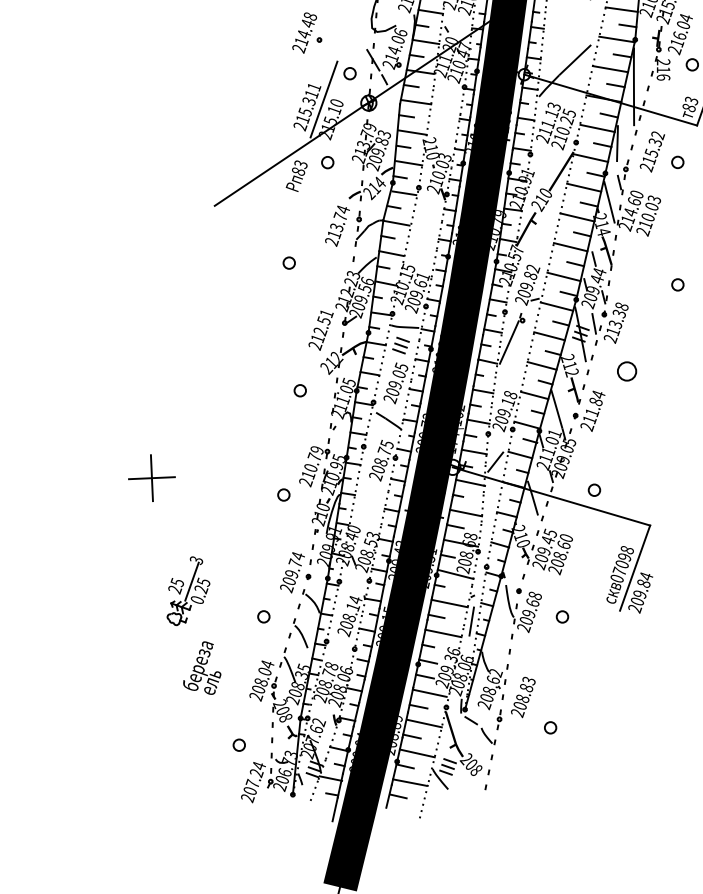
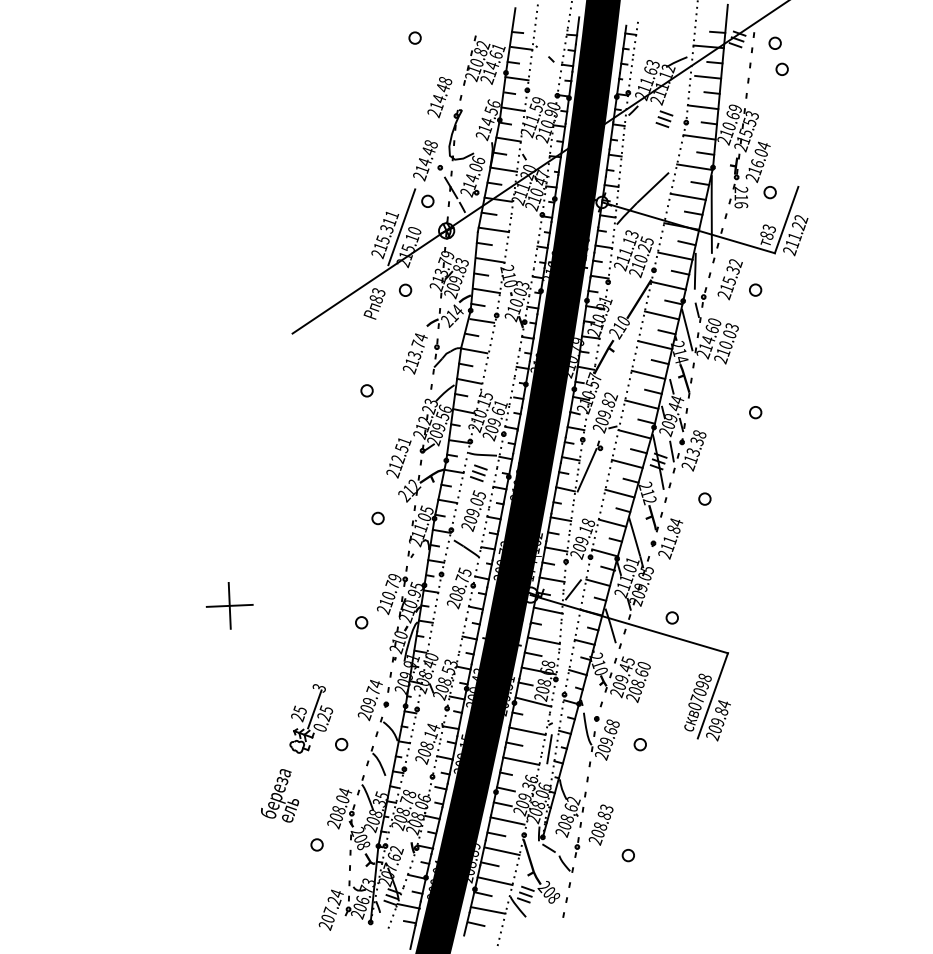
part: (306, 32) -> (427, 160), moved
circle: (626, 370) -> (704, 498), size x0.62
part: (188, 590) -> (311, 718), moved
circle: (238, 744) -> (316, 844), moved

